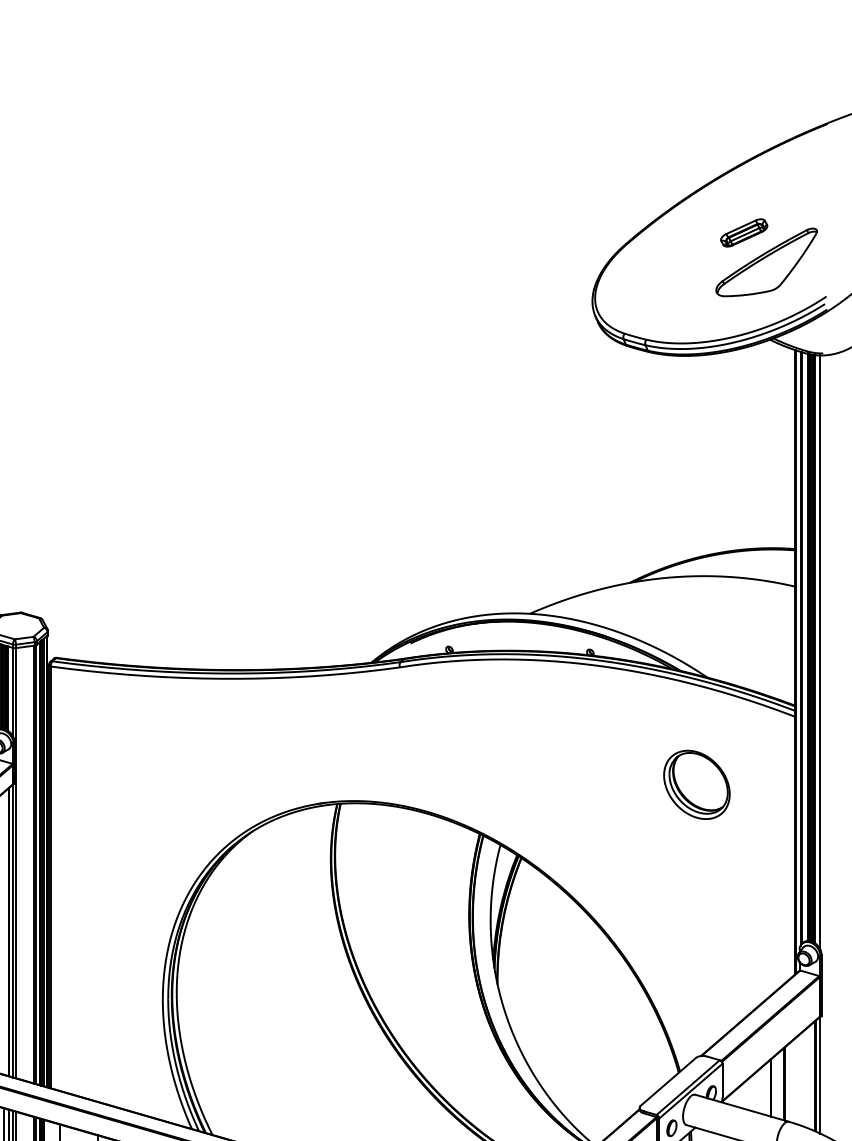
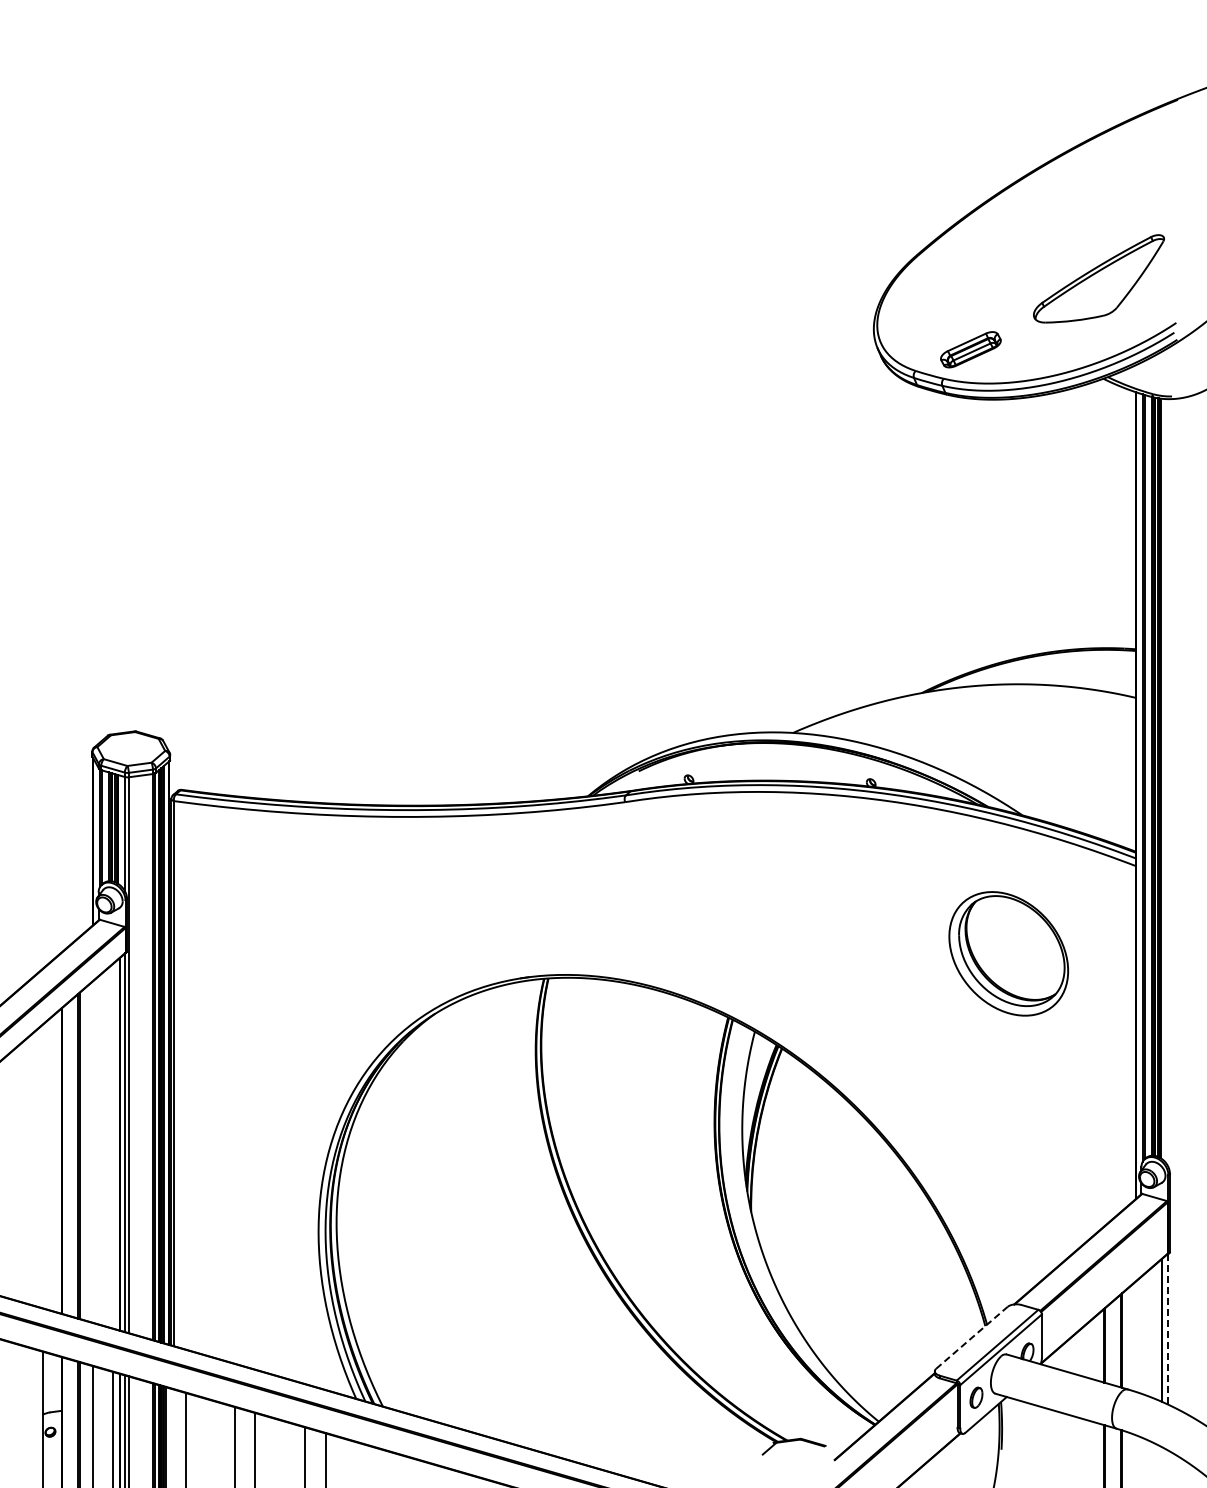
part: (743, 232) -> (970, 349), moved
line: (820, 652) -> (1168, 782), removed
part: (696, 785) -> (1008, 954), size x1.4
line: (820, 1075) -> (1168, 1329), solid -> dashed
line: (668, 1081) -> (972, 1337), solid -> dashed

